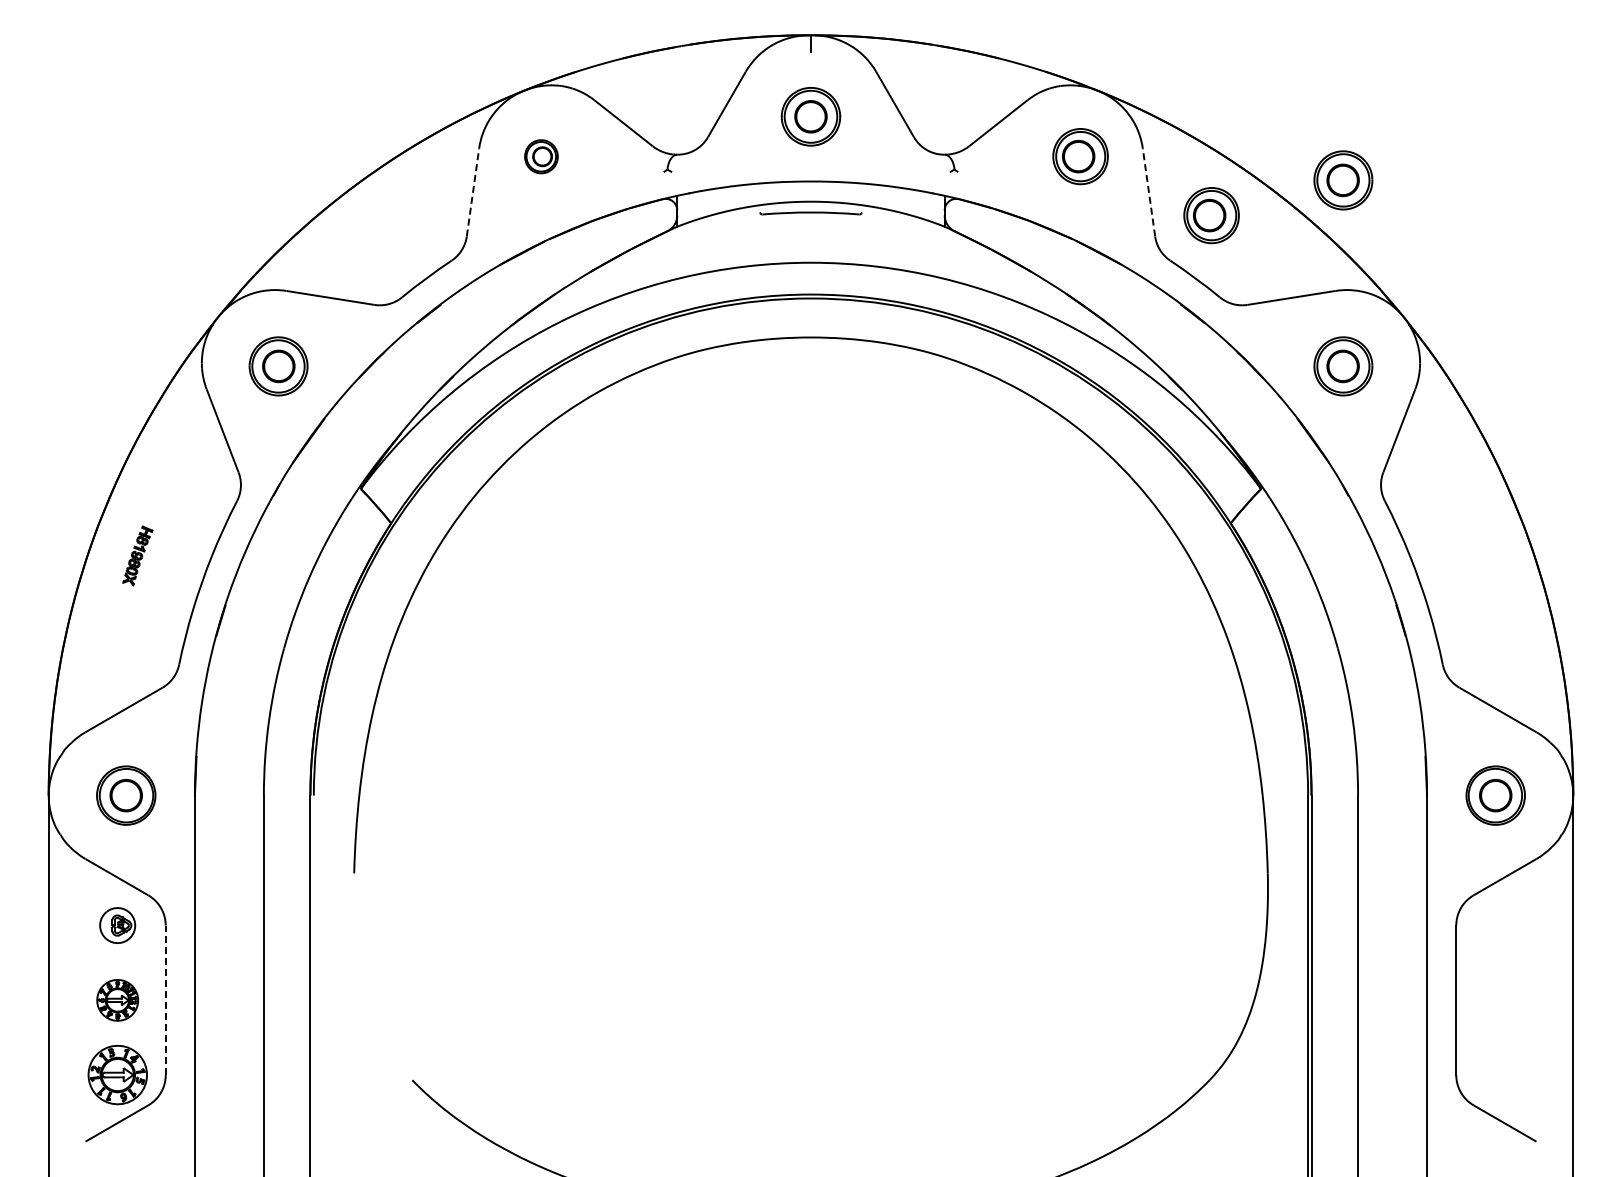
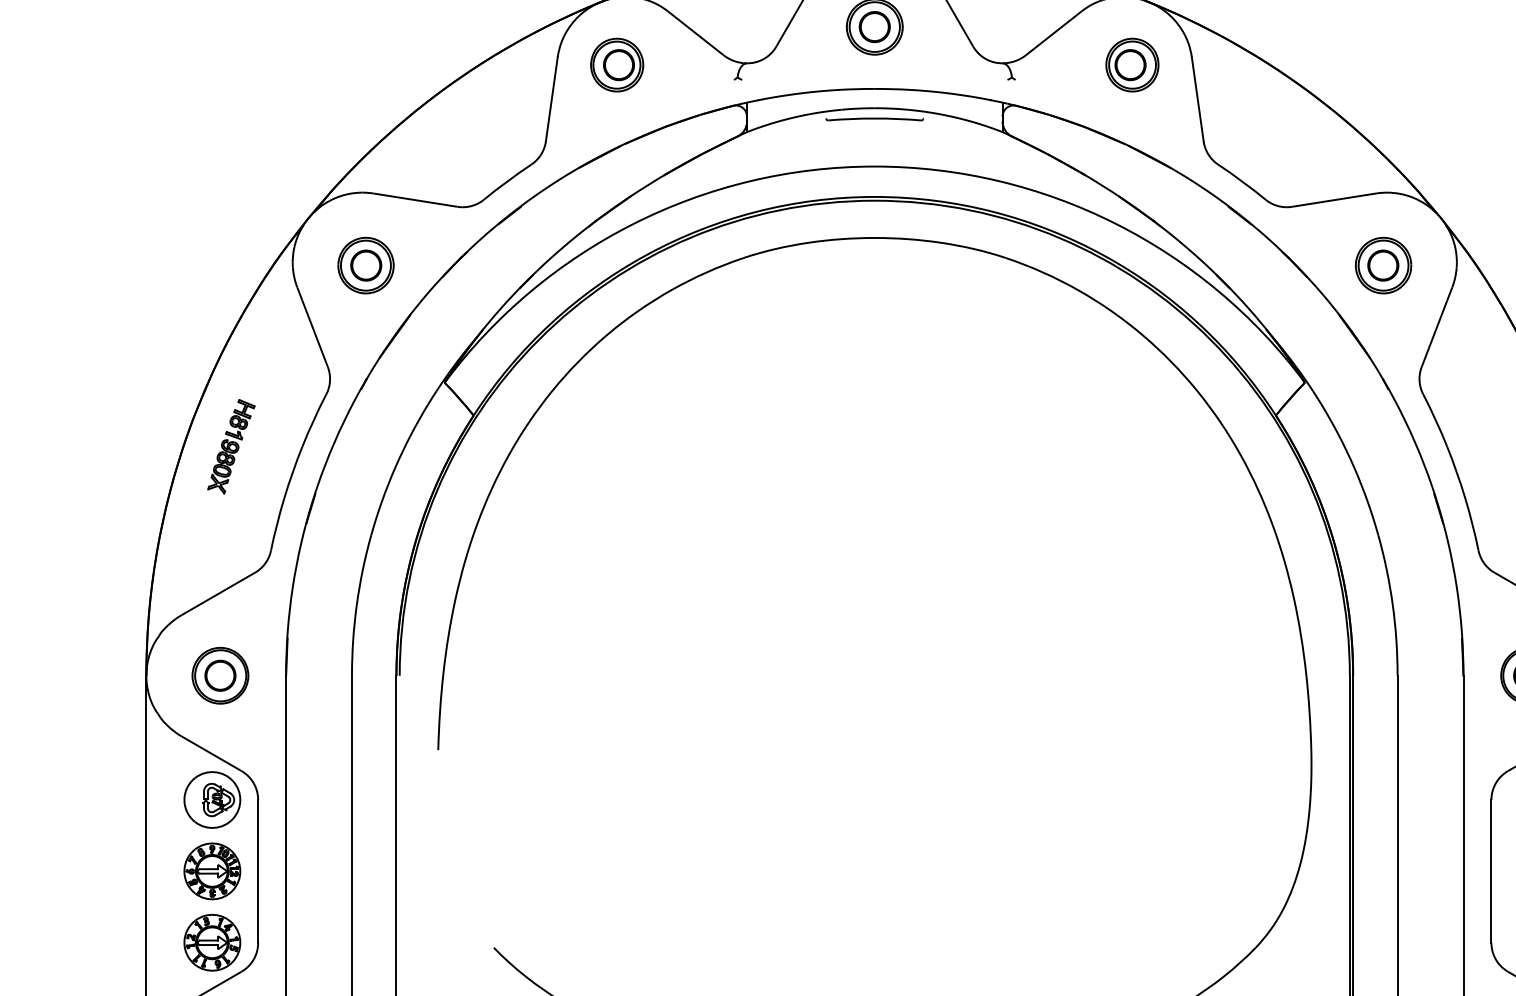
part: (541, 156) -> (617, 65), size x1.67
part: (1343, 180) -> (1383, 87), removed
line: (473, 192) -> (552, 99), dashed -> solid
line: (1148, 192) -> (1197, 99), dashed -> solid
part: (1211, 215) -> (1257, 121), removed
part: (137, 555) -> (231, 446), size x1.67
part: (117, 925) -> (212, 799), size x1.67
part: (117, 1000) -> (212, 871), size x1.43
line: (165, 1000) -> (257, 871), dashed -> solid

